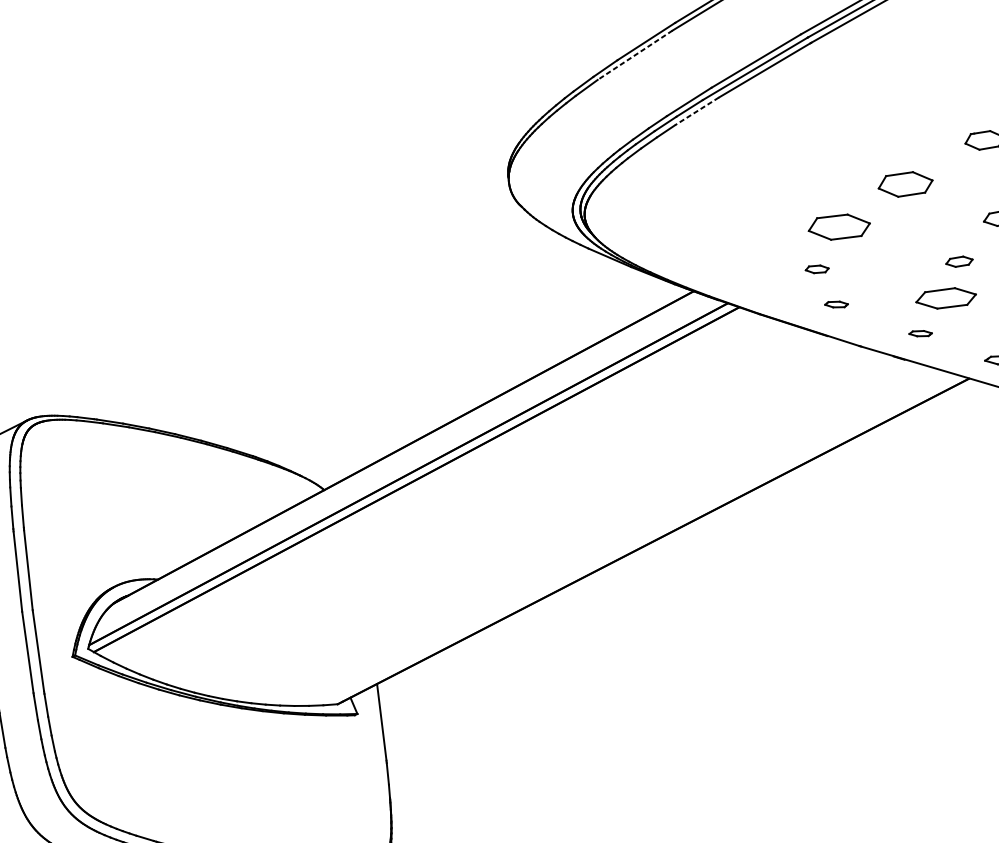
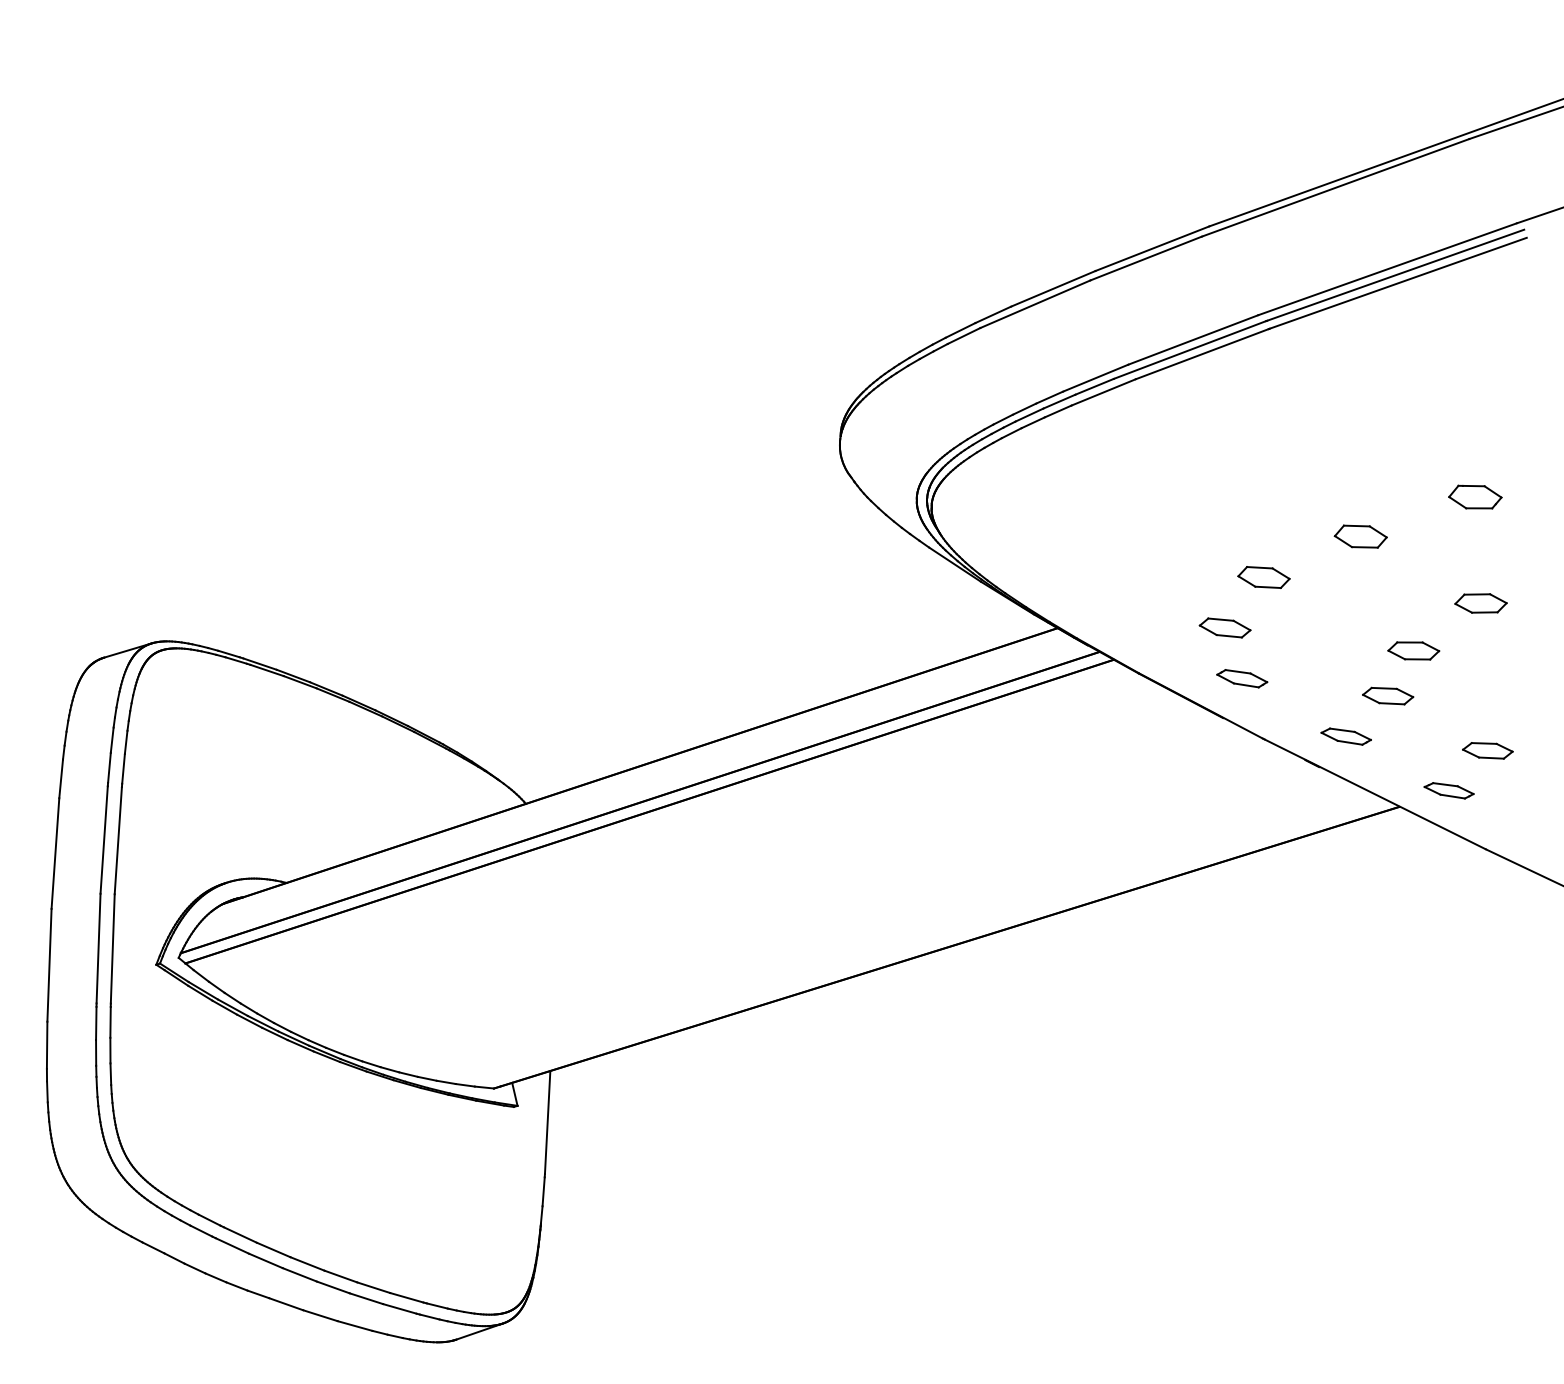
line: (635, 55) -> (1035, 304), dashed -> solid
line: (696, 111) -> (1103, 392), dashed -> solid
part: (905, 184) -> (1360, 536), size x0.71
part: (839, 227) -> (1263, 577), size x0.62
part: (959, 261) -> (1413, 650), size x1.43
part: (816, 269) -> (1224, 627), size x1.67
part: (946, 297) -> (1388, 695), size x0.62
part: (836, 304) -> (1242, 678), size x1.67
part: (920, 333) -> (1345, 736), size x1.67

